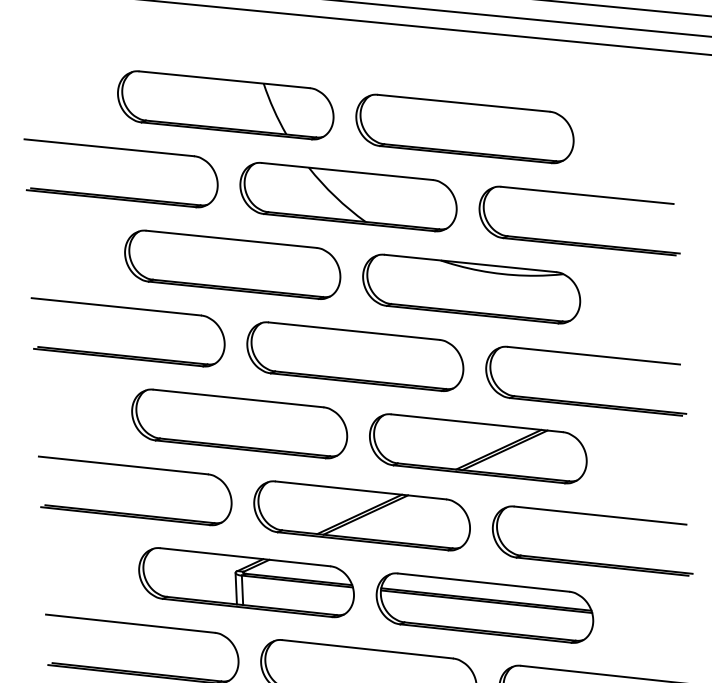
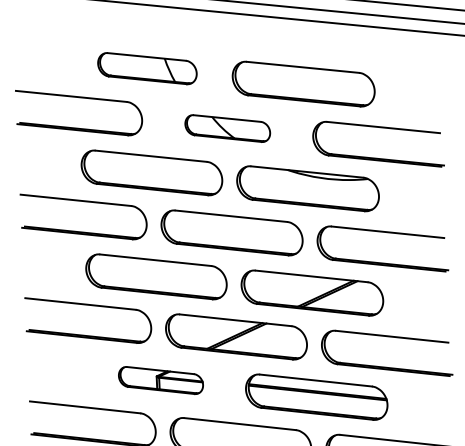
part: (225, 105) -> (147, 68), size x0.7
part: (348, 196) -> (227, 128), size x0.6
part: (245, 582) -> (160, 380), size x0.6

